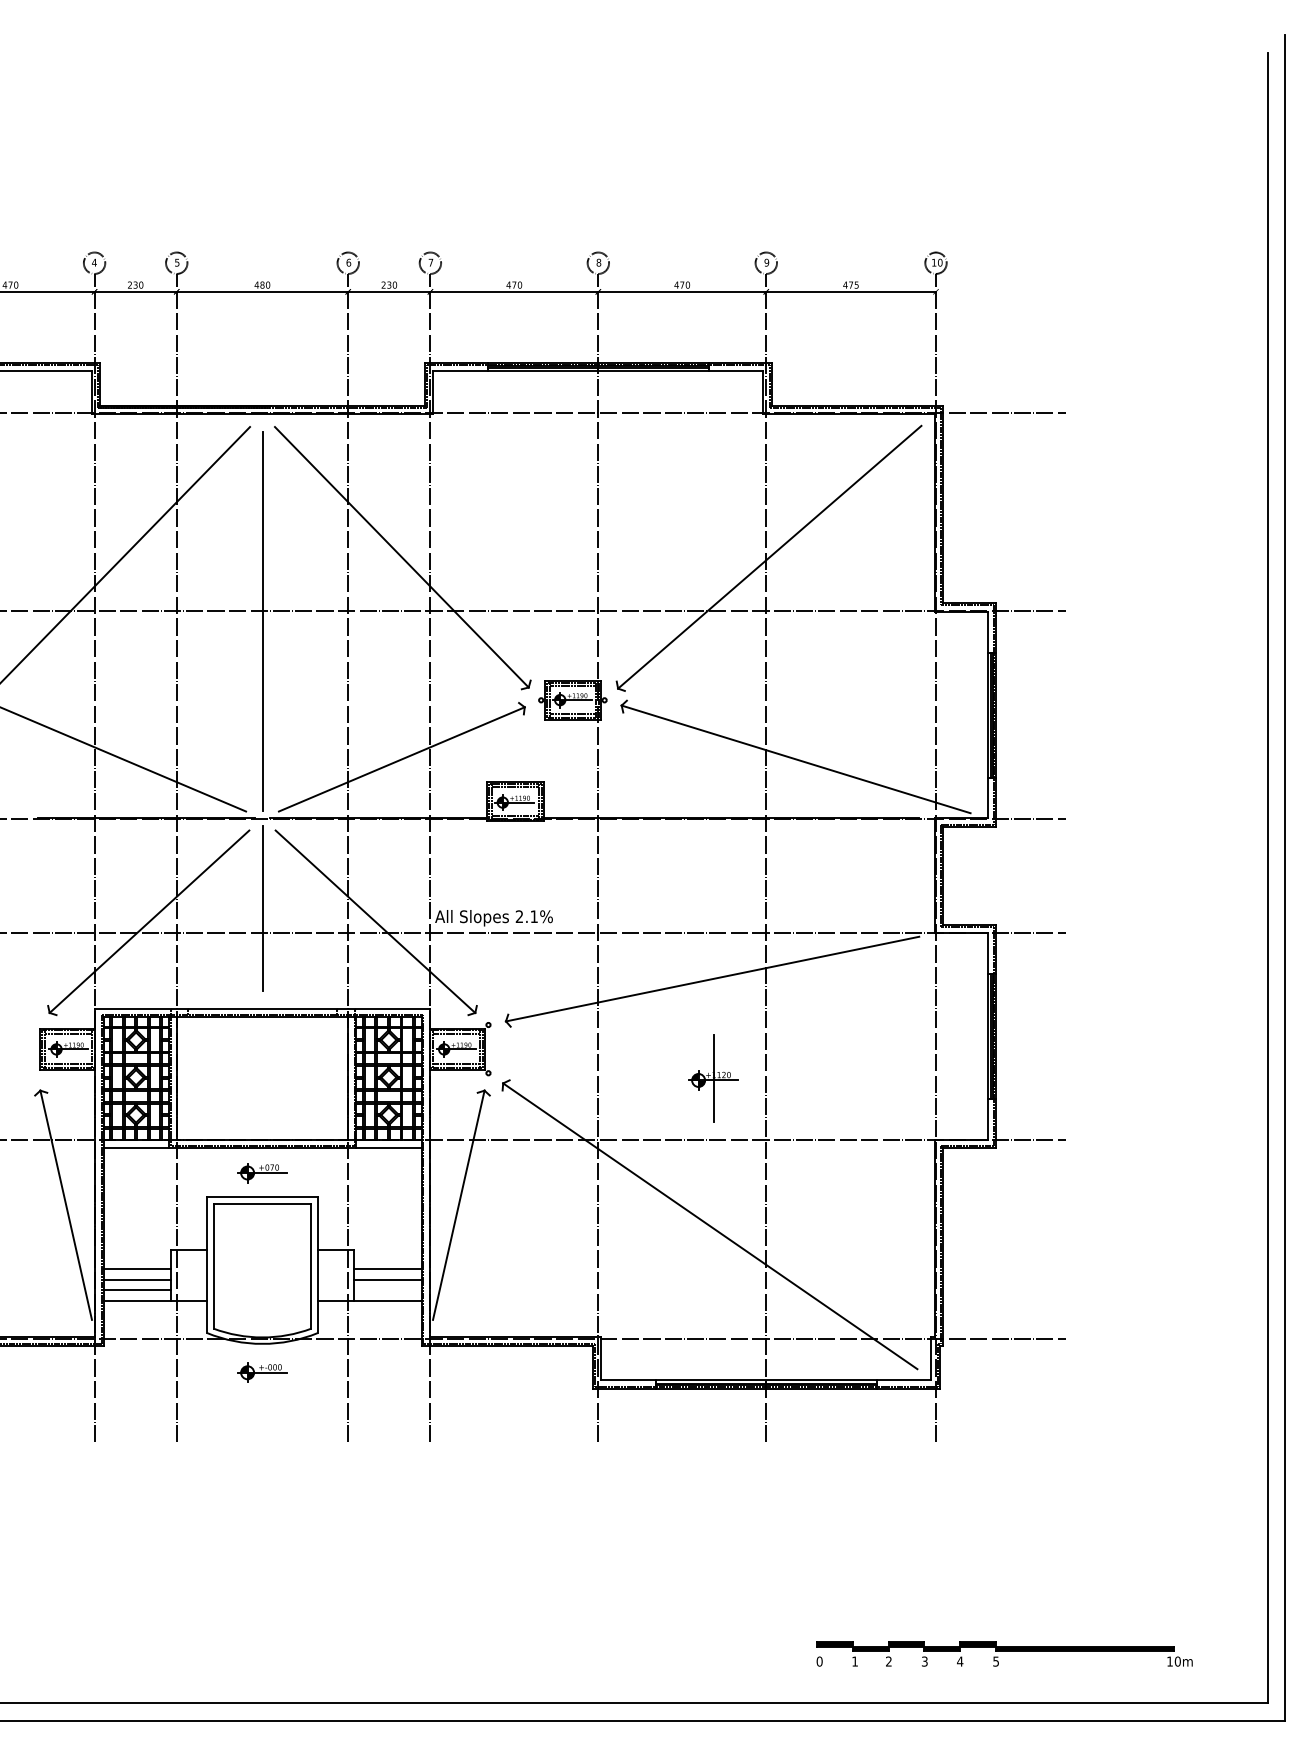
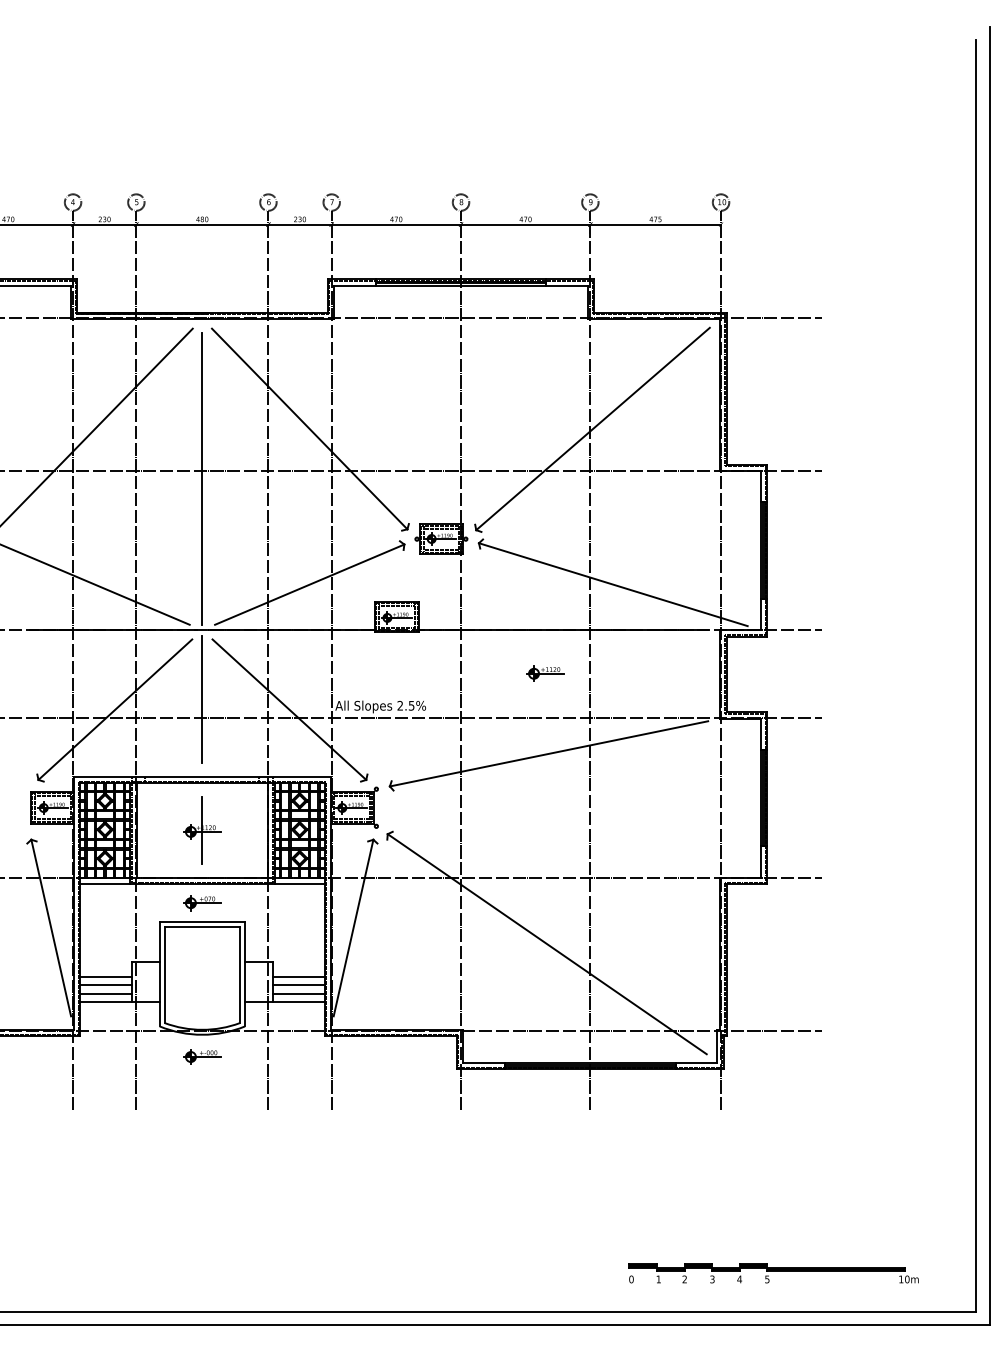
part: (707, 875) -> (545, 674), added
text: (533, 916) -> (411, 705), 2.1% -> 2.5%
part: (713, 1078) -> (202, 830), moved
line: (387, 1290) -> (298, 993), added

